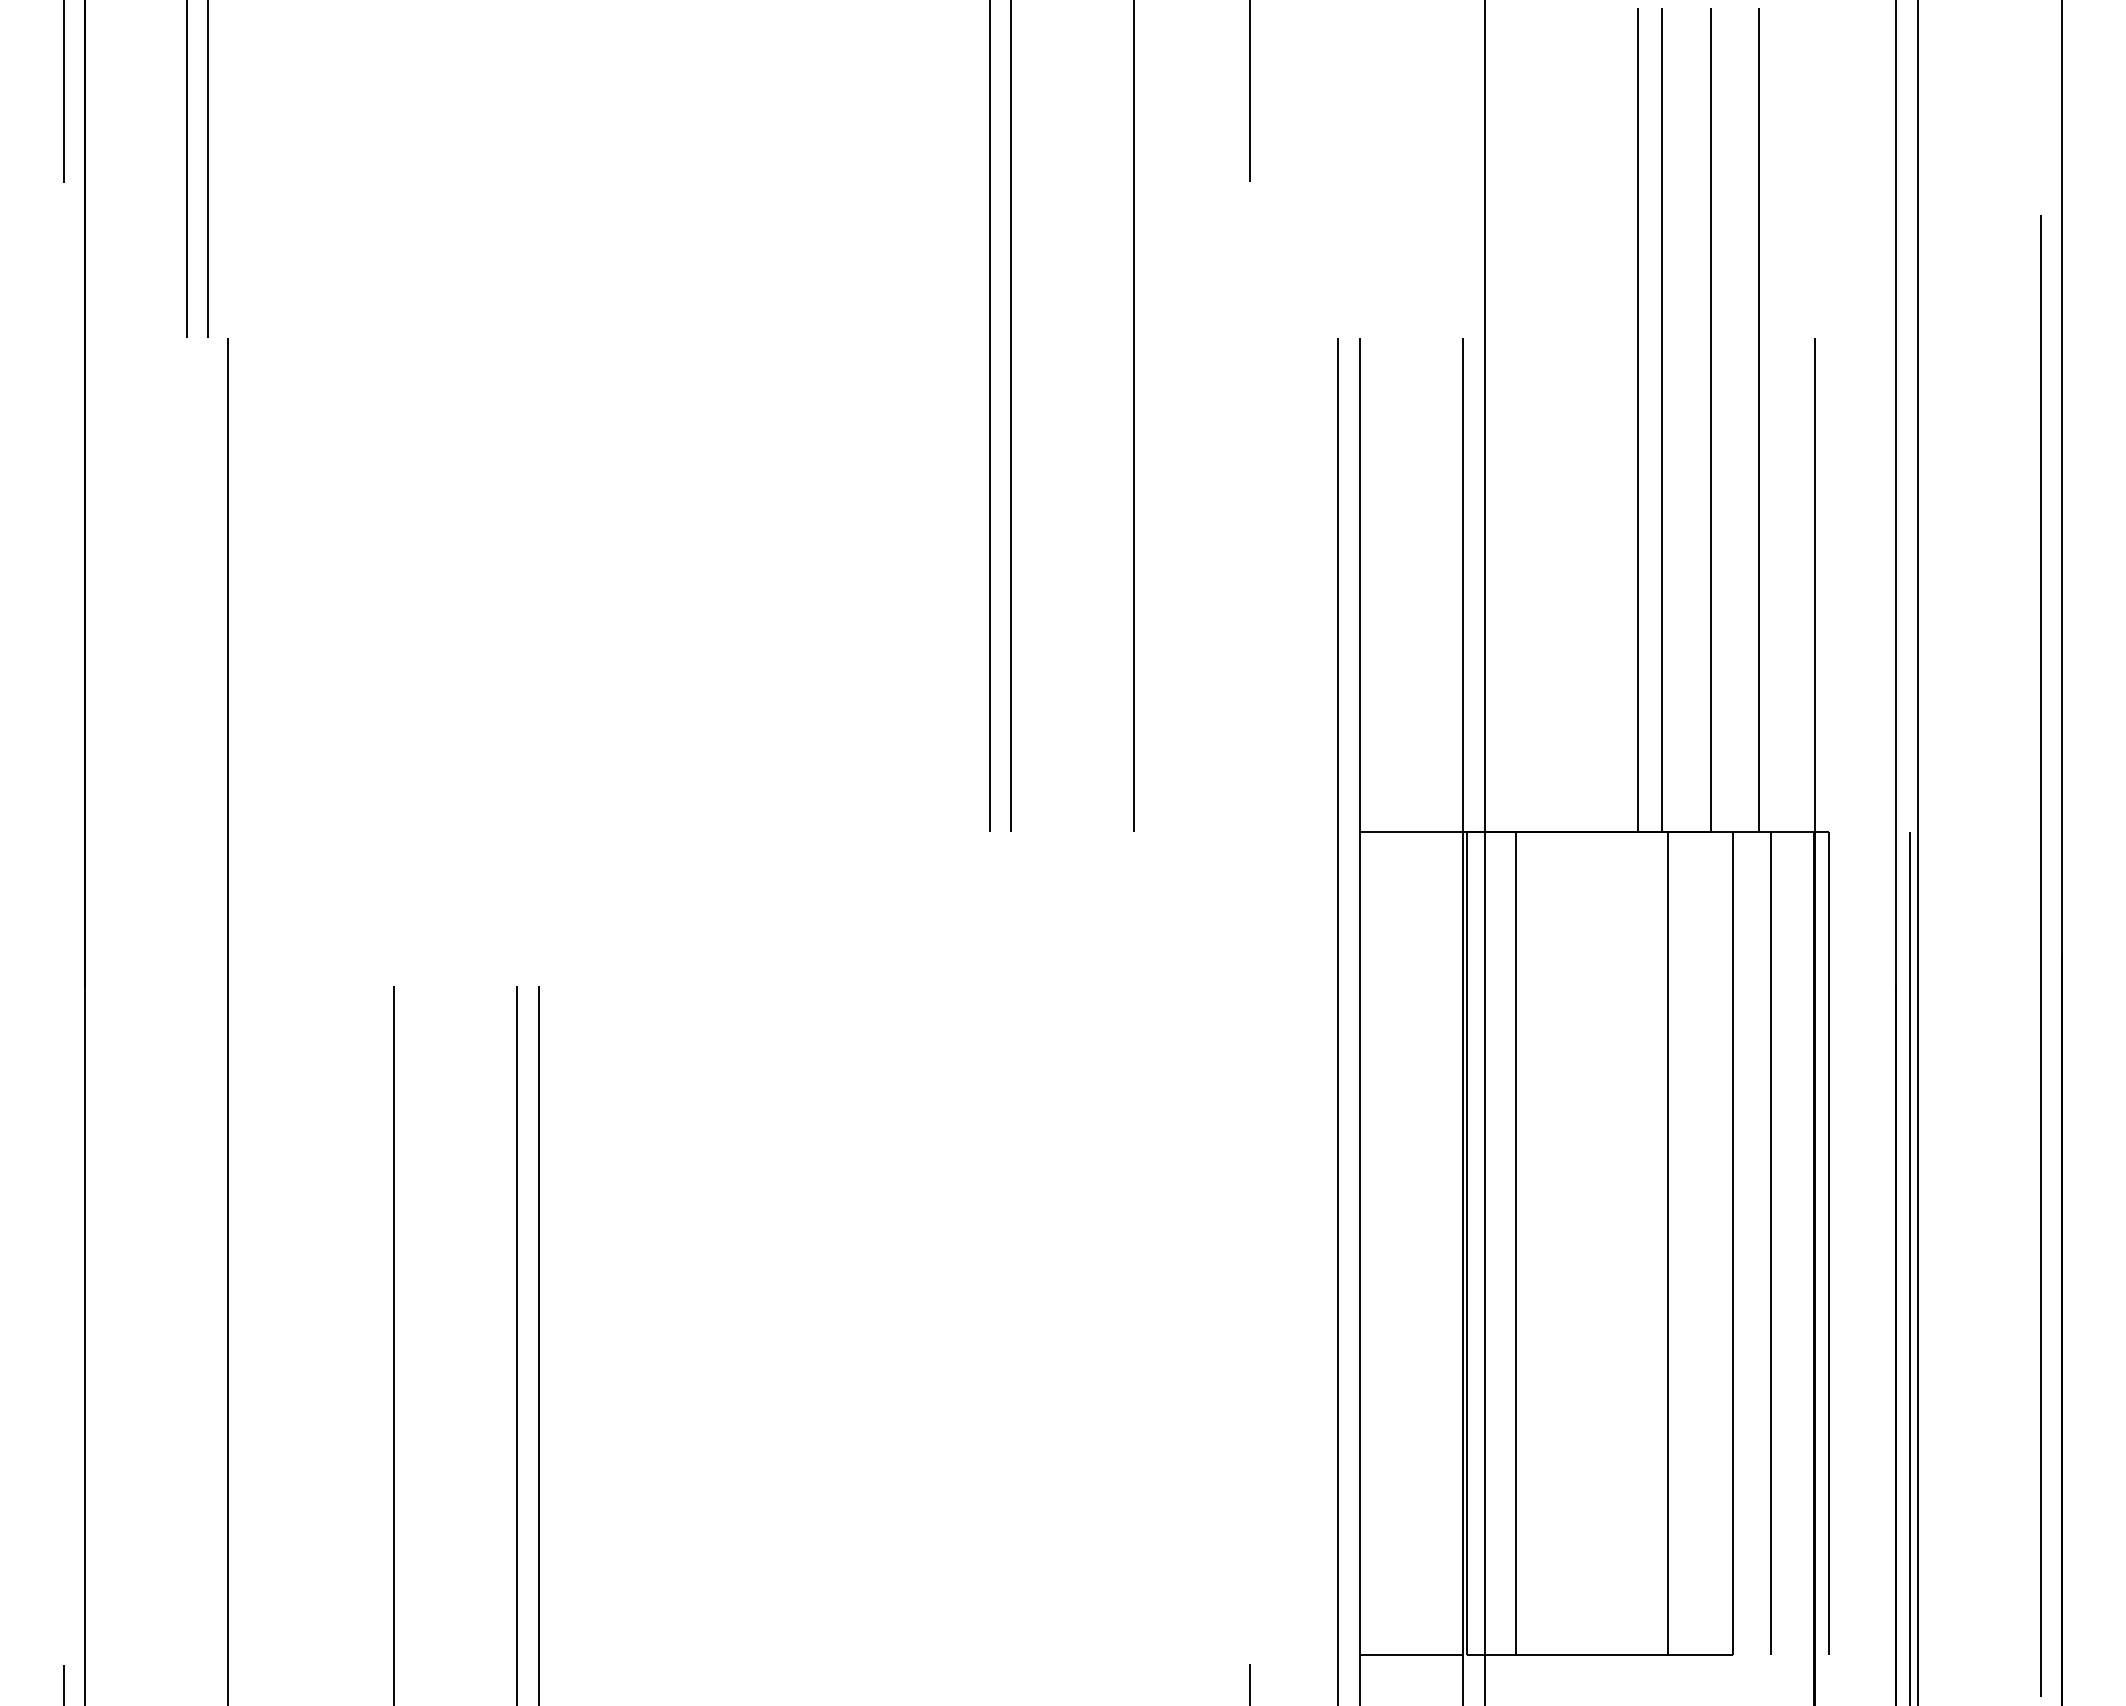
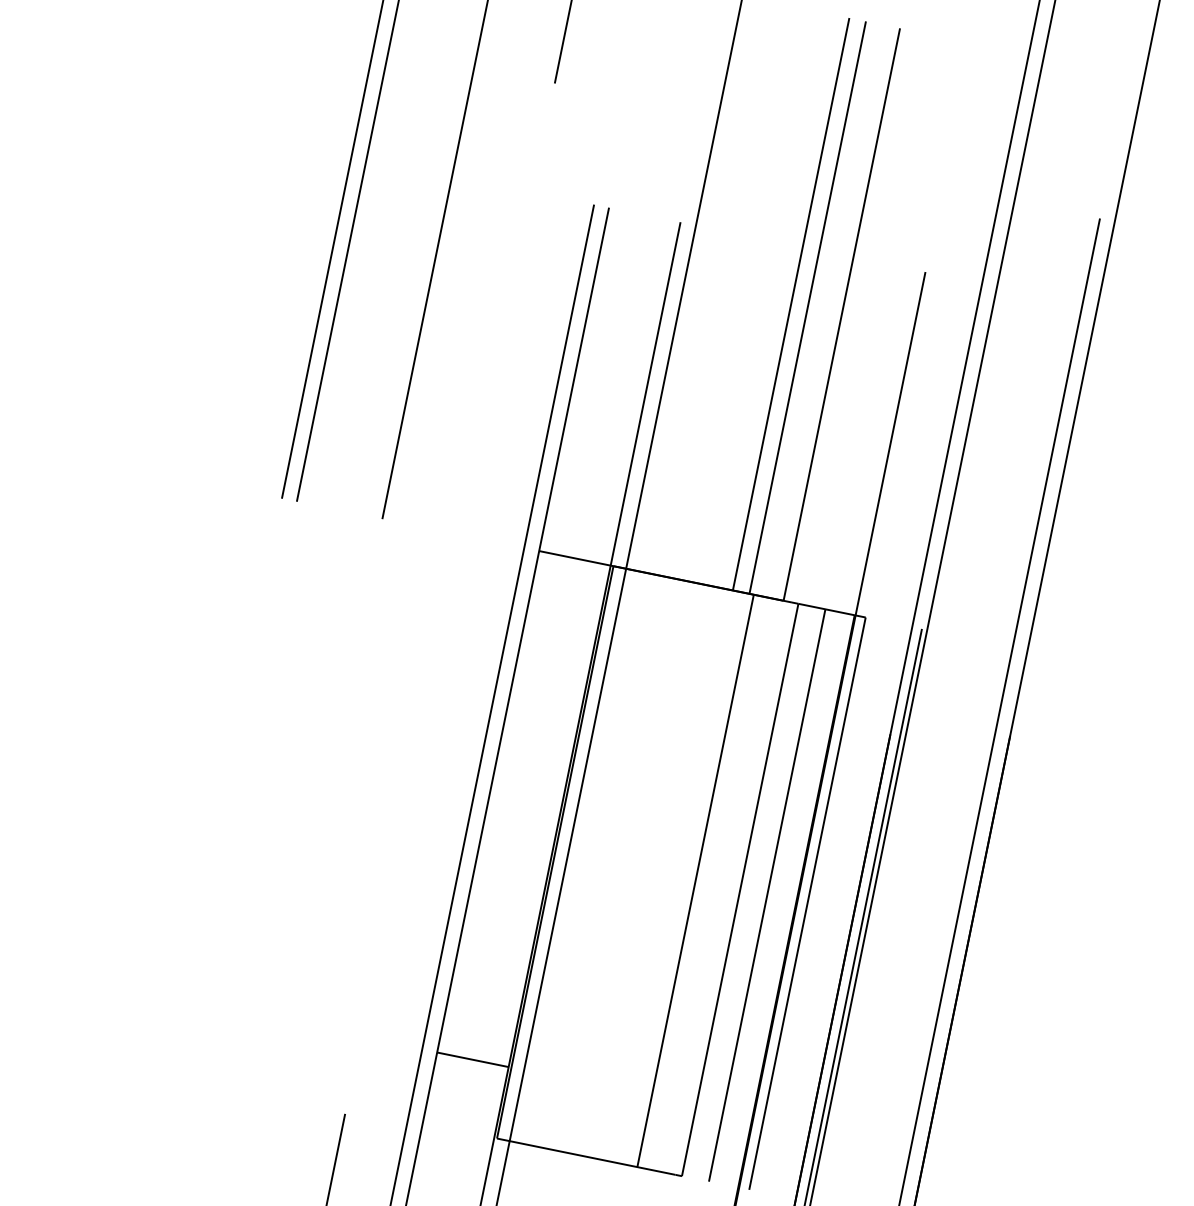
line: (1759, 419) -> (875, 321), removed
line: (1516, 1242) -> (590, 858), removed
line: (1410, 1654) -> (472, 1059), moved

